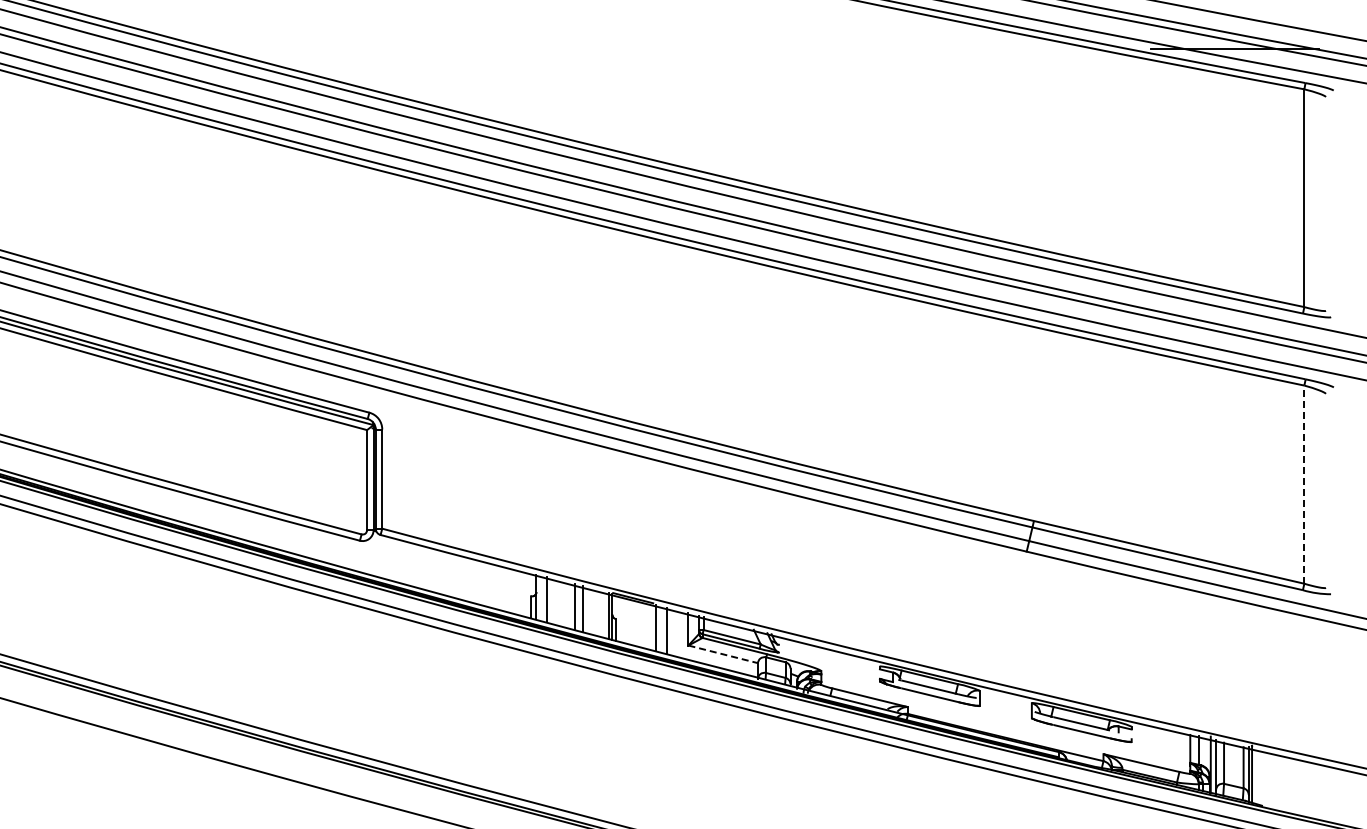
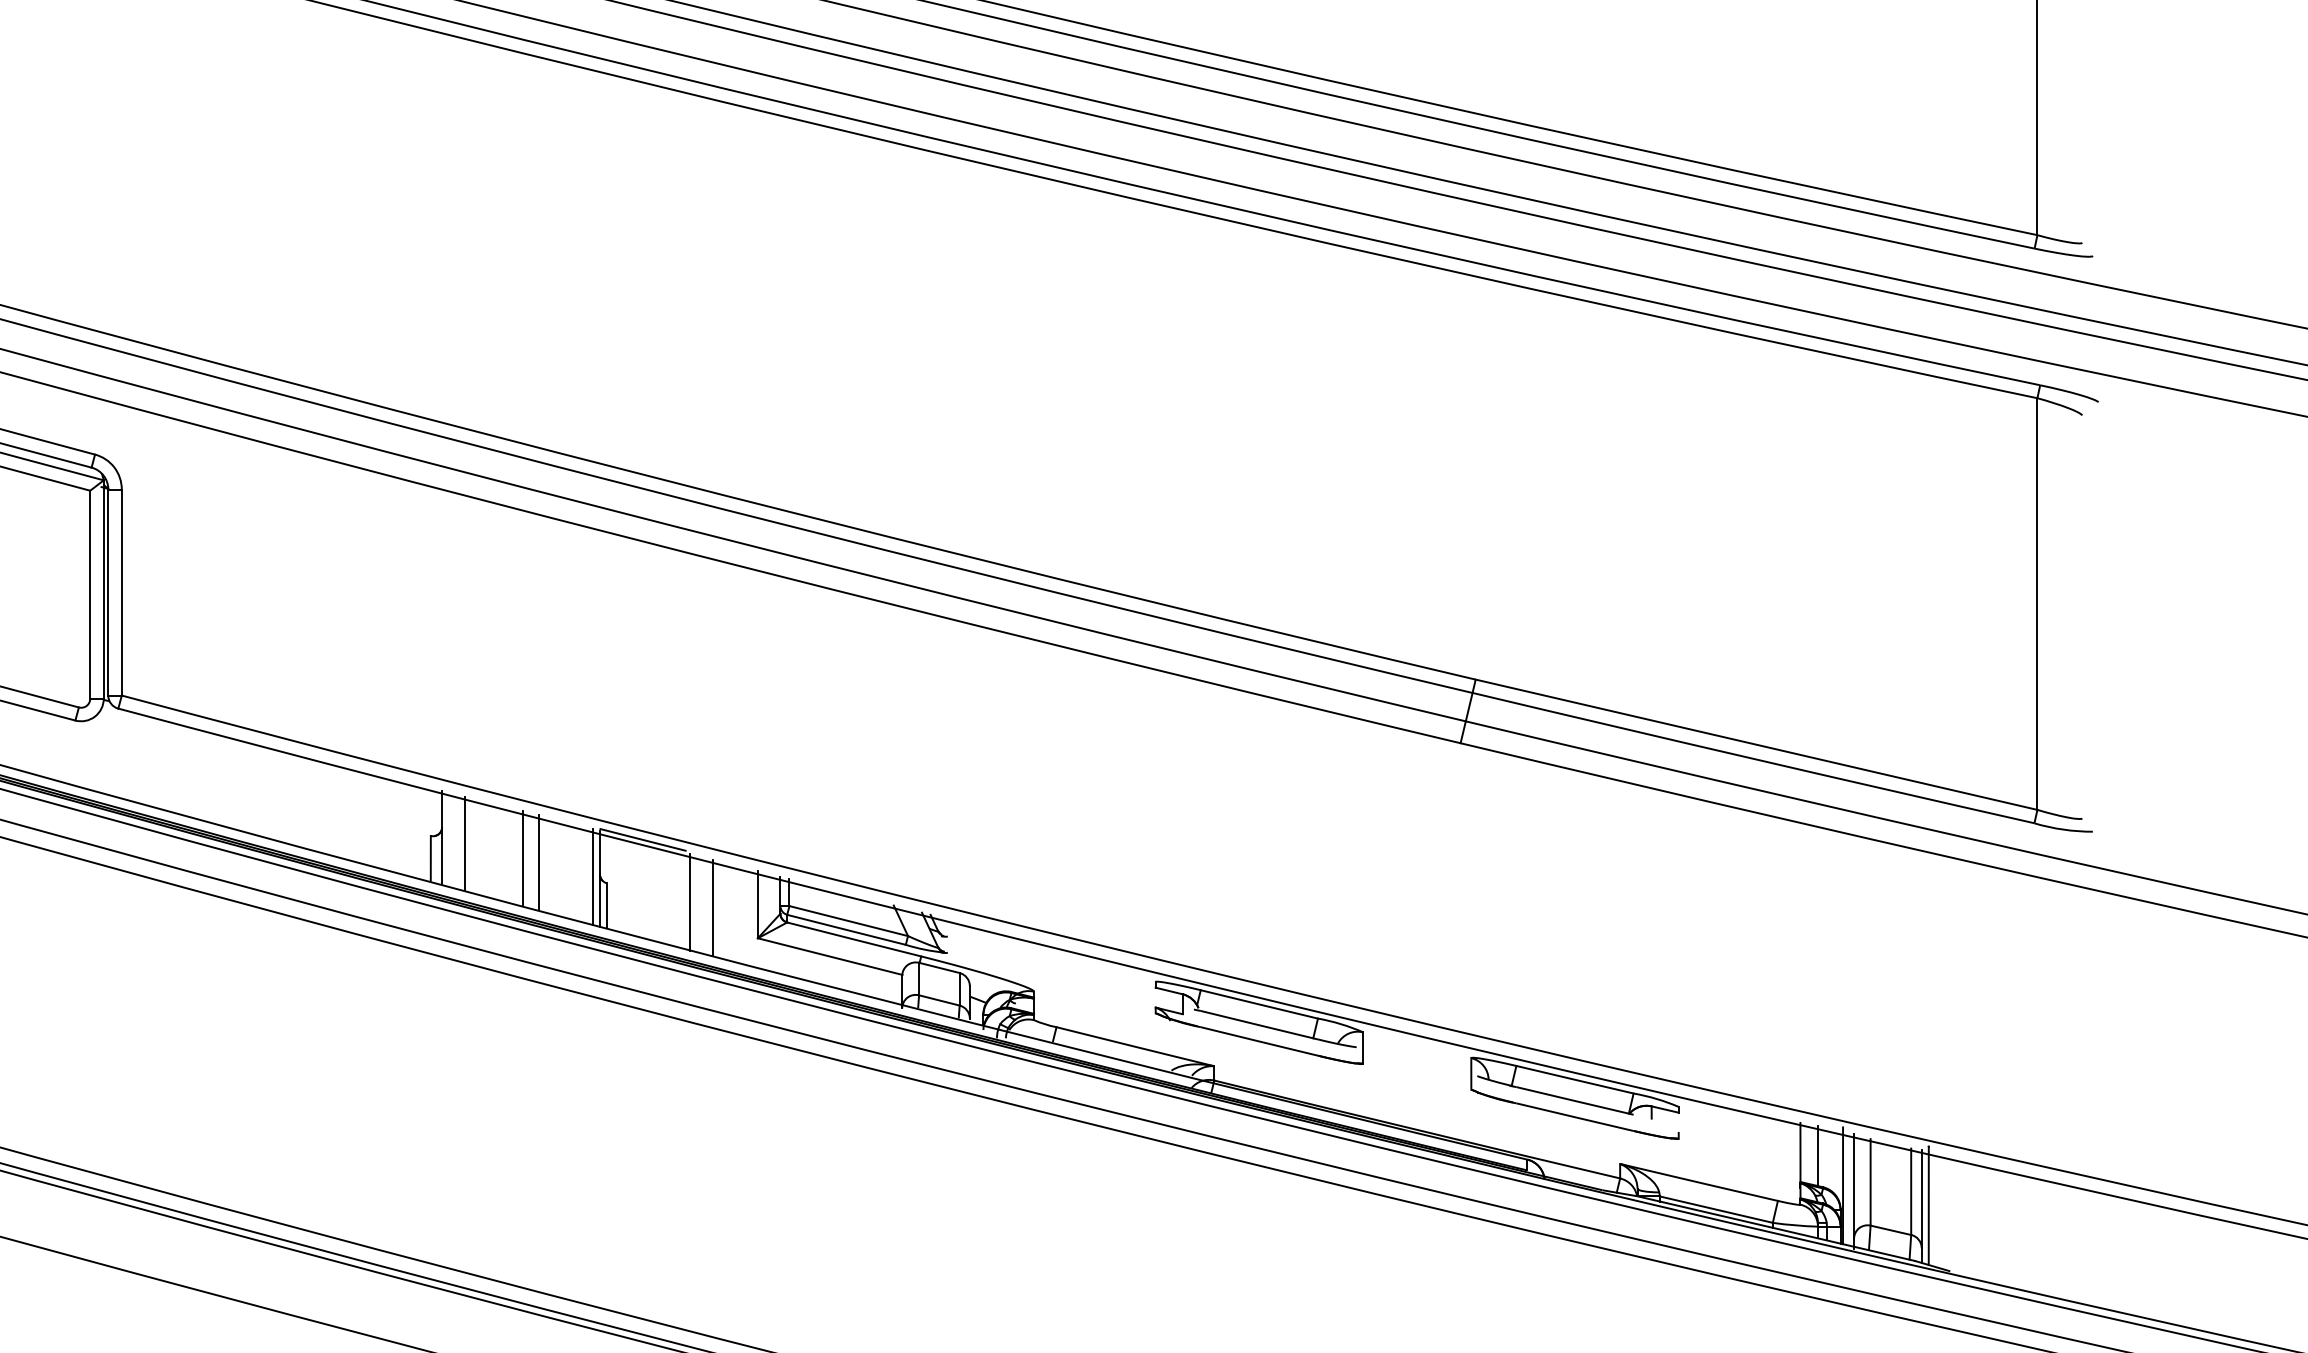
line: (1304, 484) -> (2037, 603), dashed -> solid
line: (723, 654) -> (830, 956), dashed -> solid

